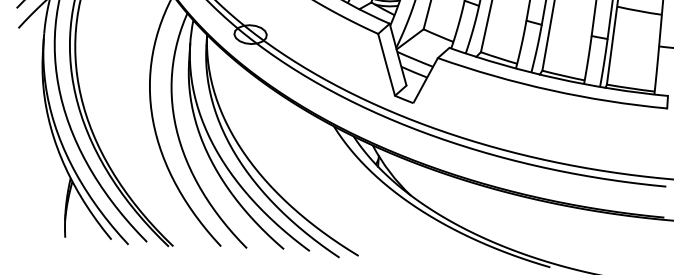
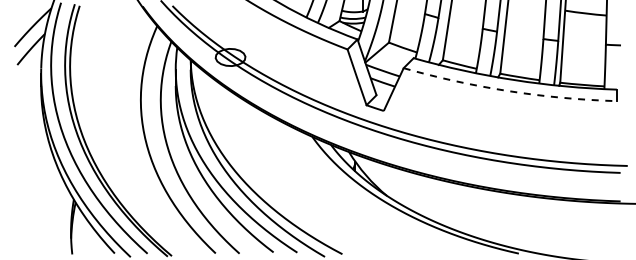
arc: (551, 90) -> (509, 91), solid -> dashed

